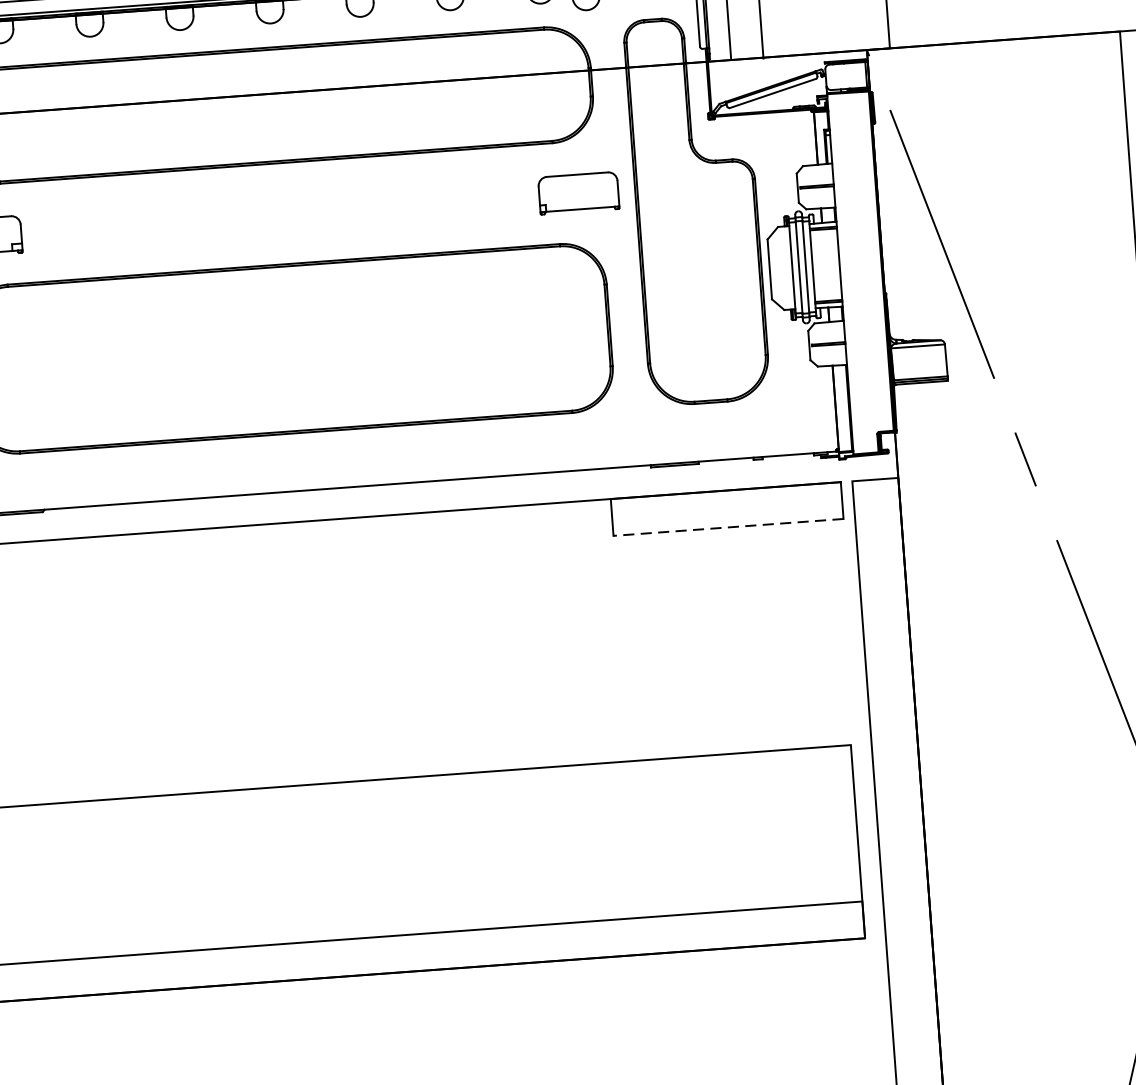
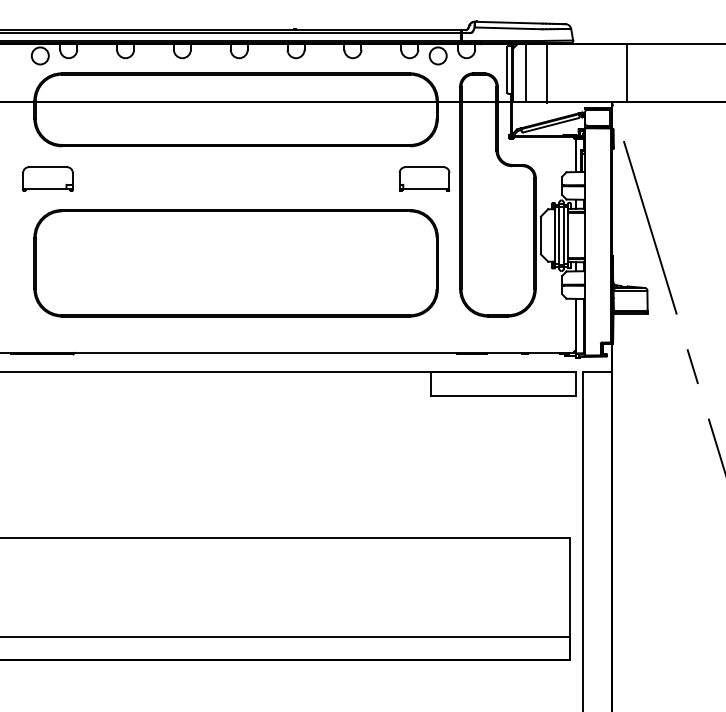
line: (729, 527) -> (503, 395), dashed -> solid

